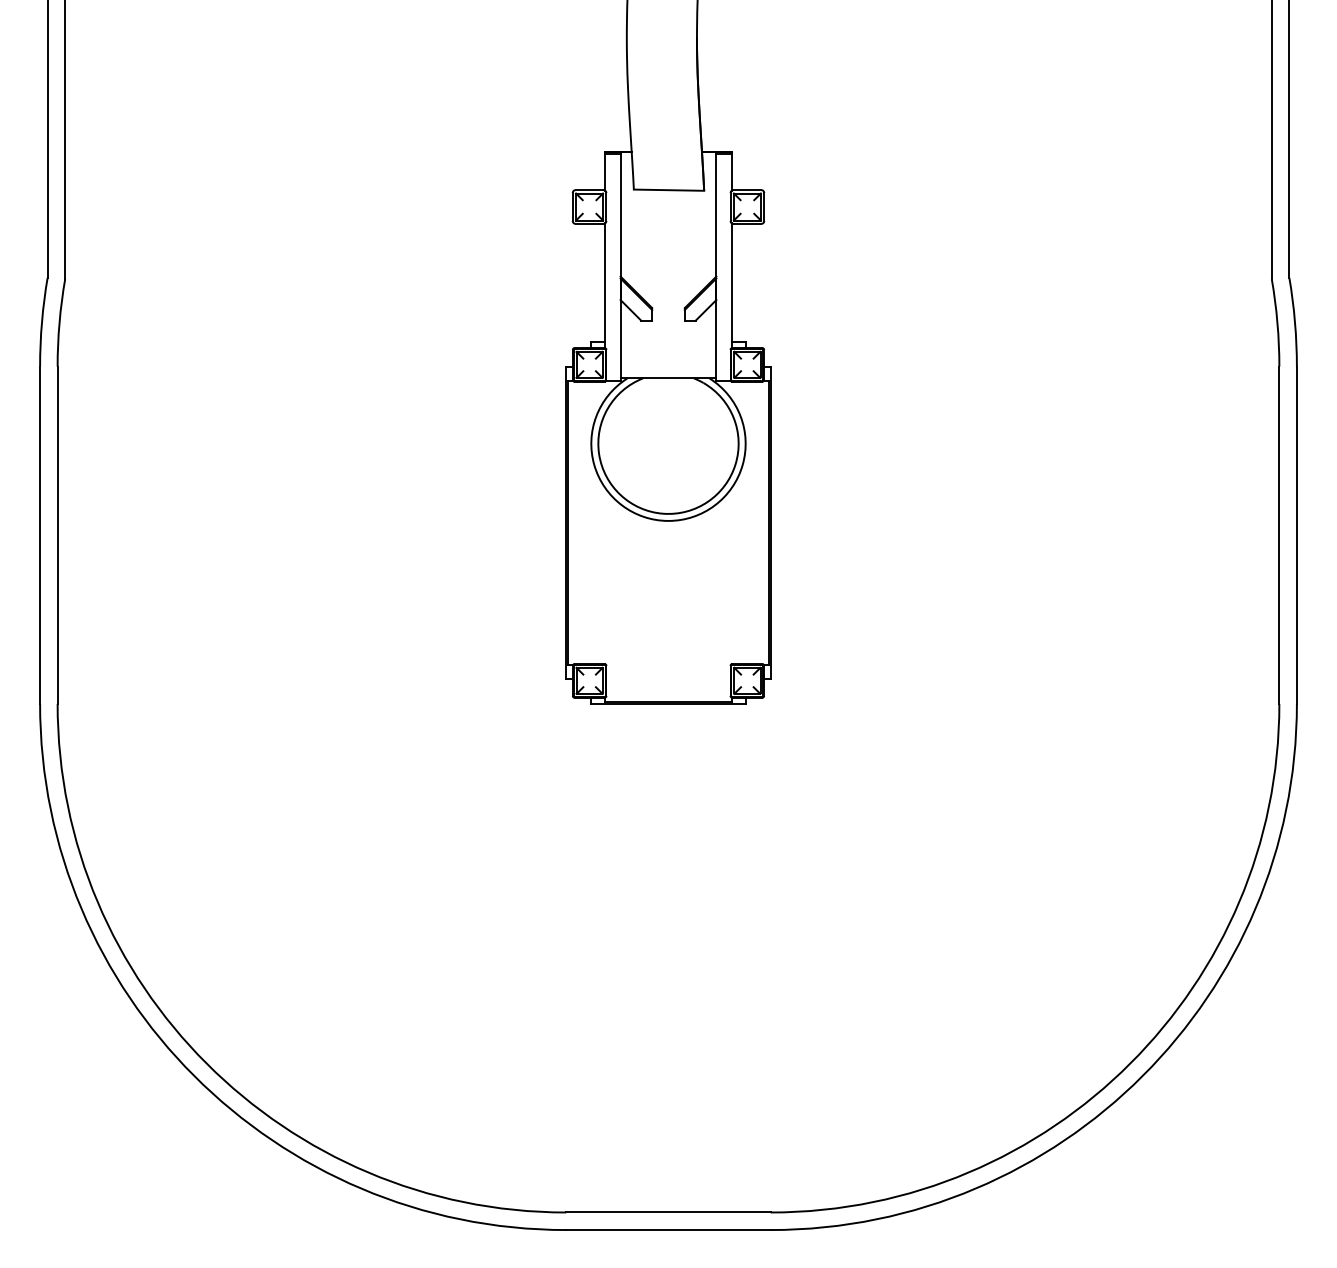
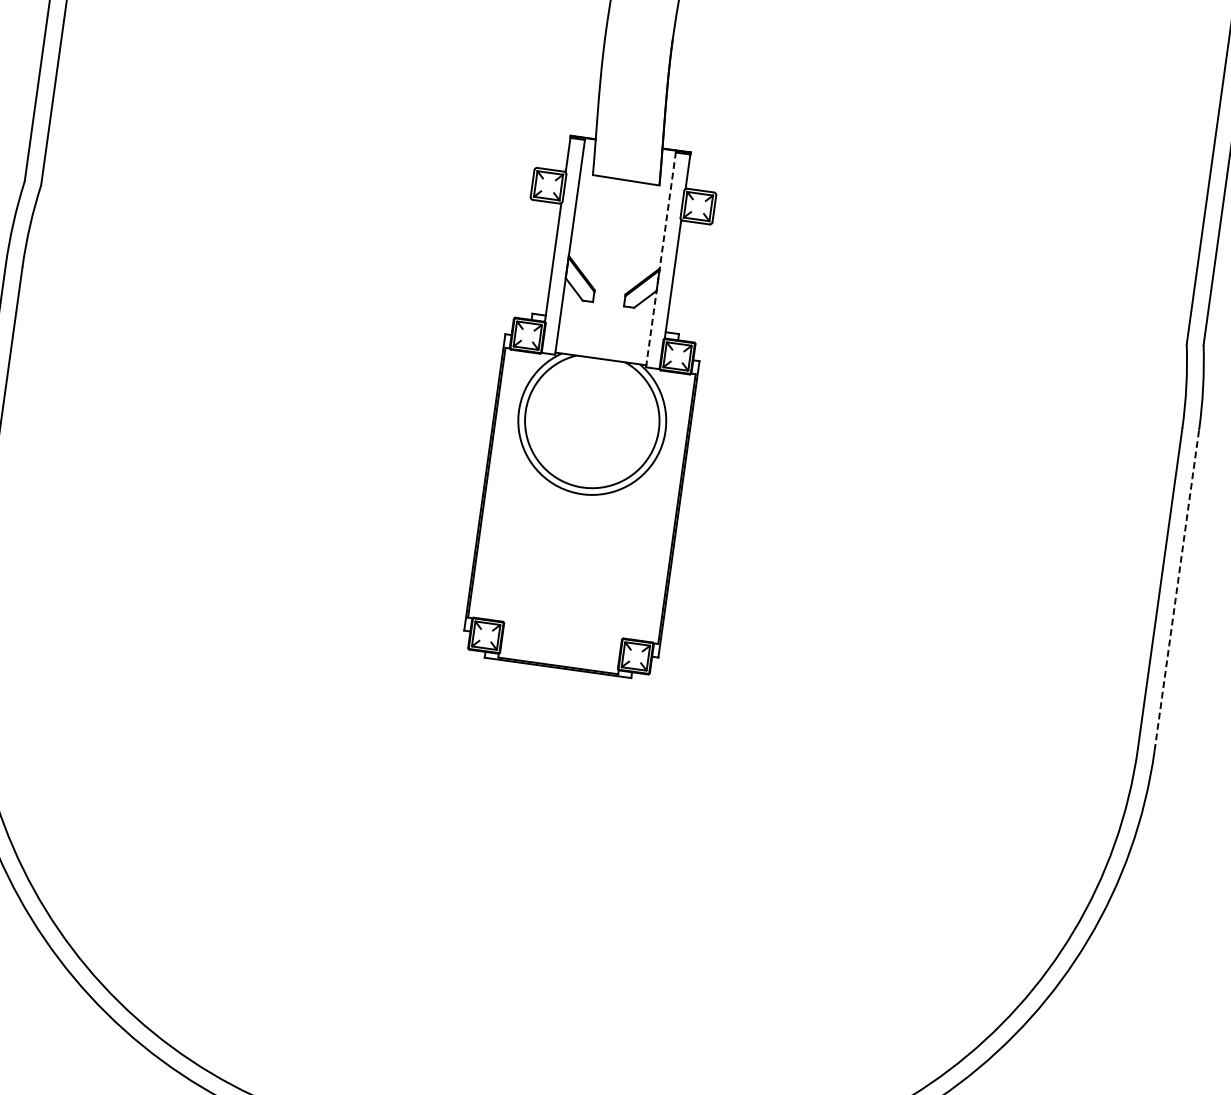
line: (716, 267) -> (661, 259), solid -> dashed
line: (1296, 535) -> (1176, 590), solid -> dashed

